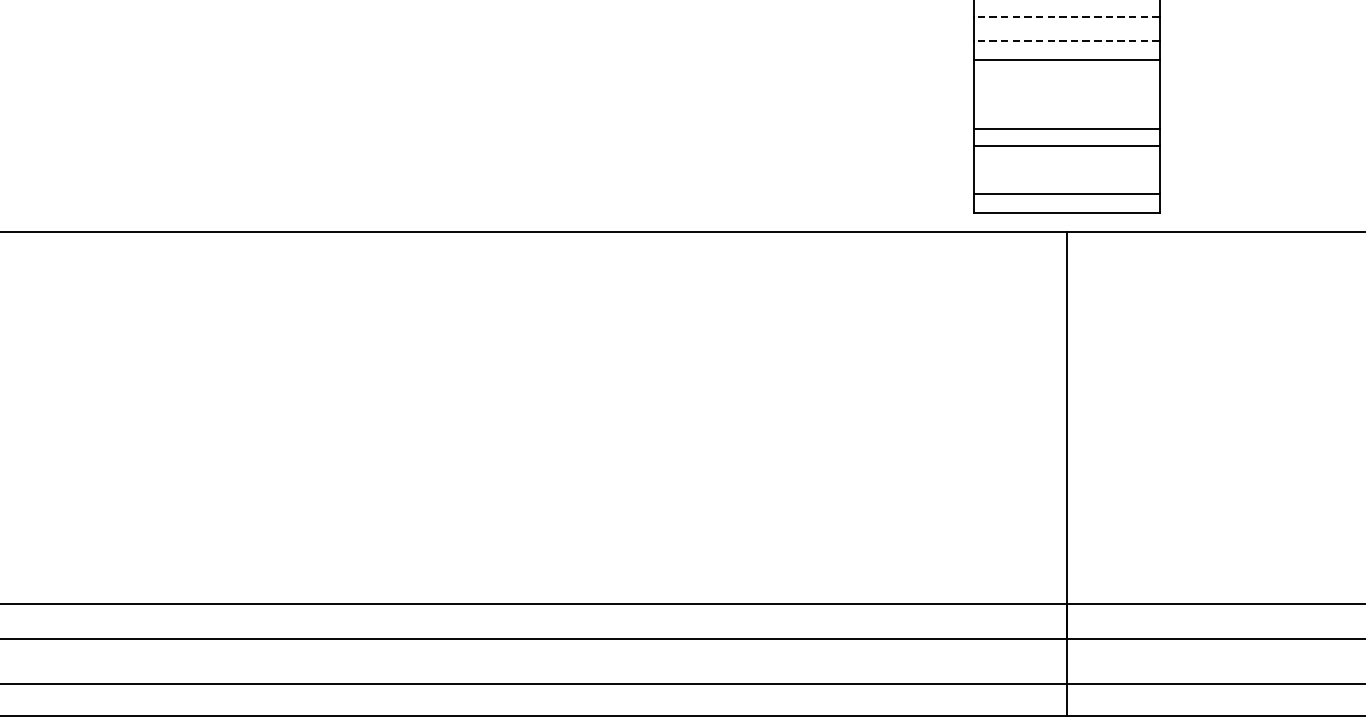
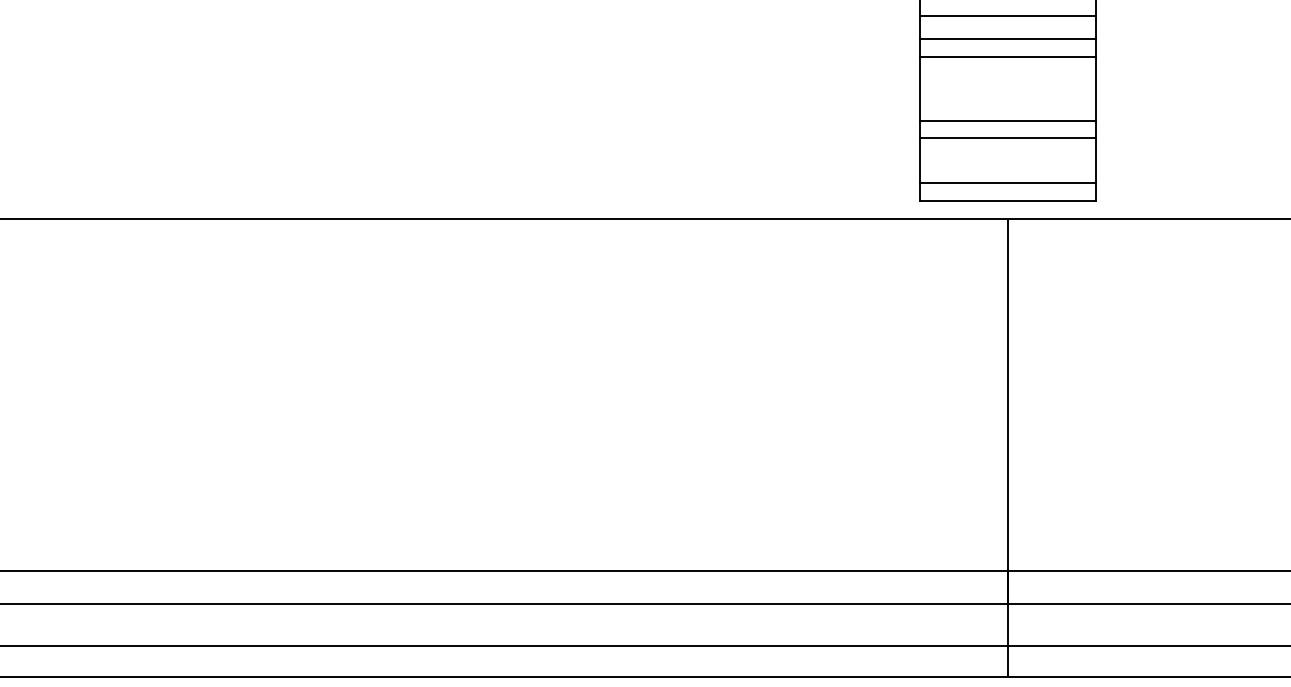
line: (1067, 16) -> (1008, 15), dashed -> solid
line: (1067, 40) -> (1008, 38), dashed -> solid

